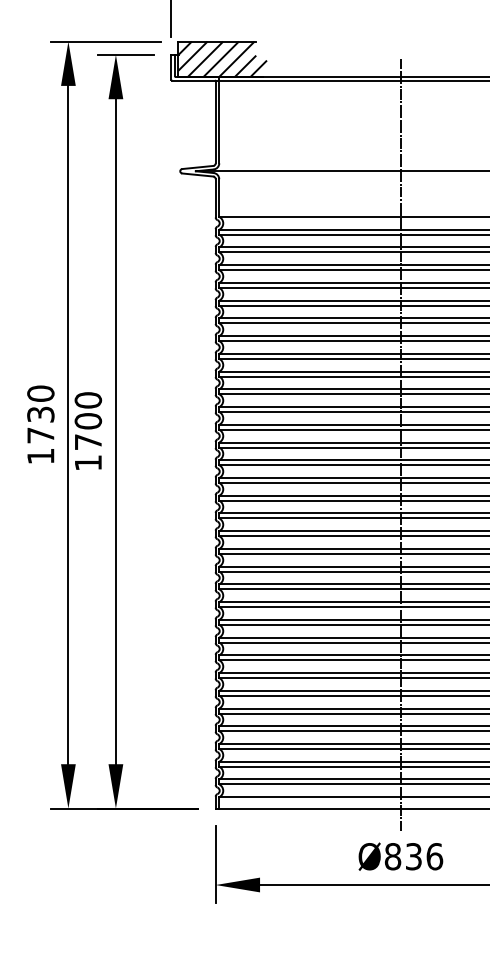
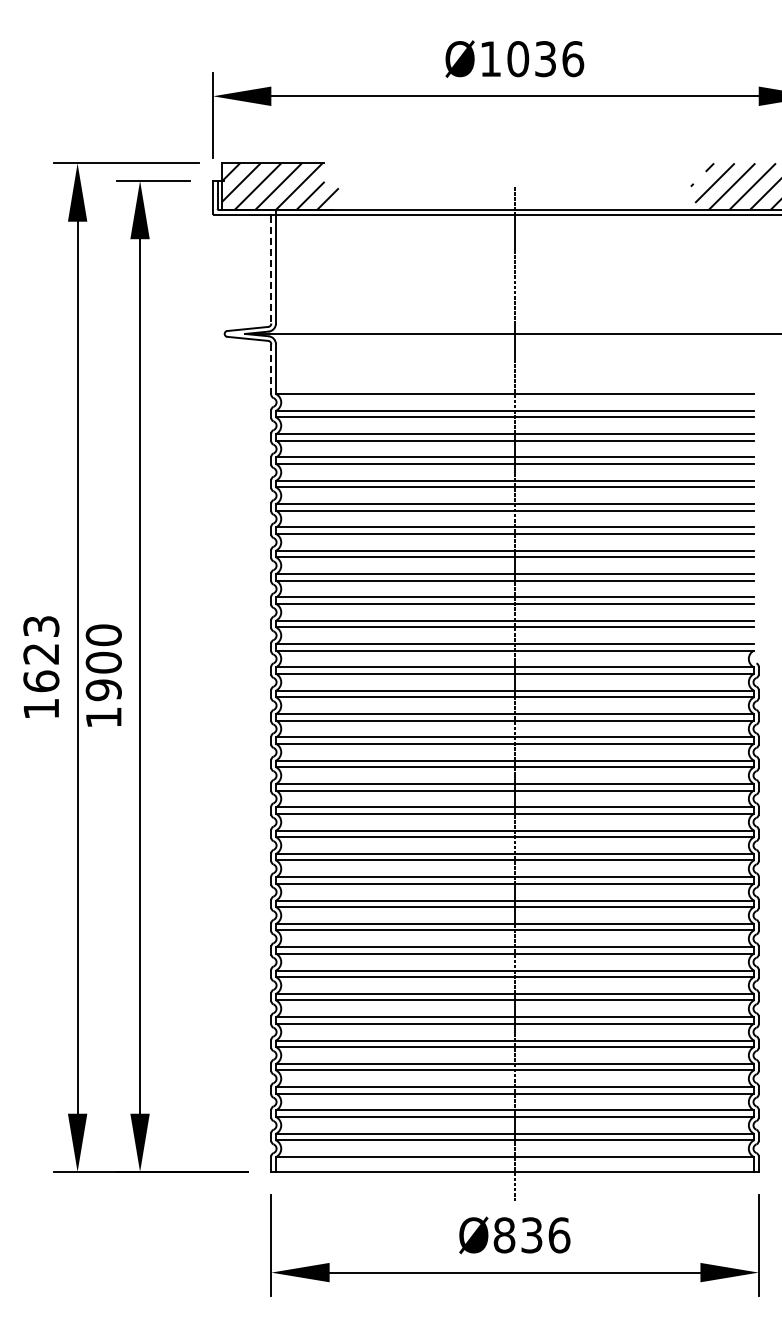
line: (215, 122) -> (271, 269), solid -> dashed
line: (215, 199) -> (271, 370), solid -> dashed
text: (40, 414) -> (41, 653), 1730 -> 1623
text: (88, 442) -> (103, 690), 1700 -> 1900

